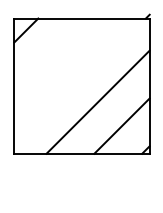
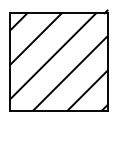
line: (49, 53) -> (35, 38), added
line: (74, 78) -> (53, 56), added

